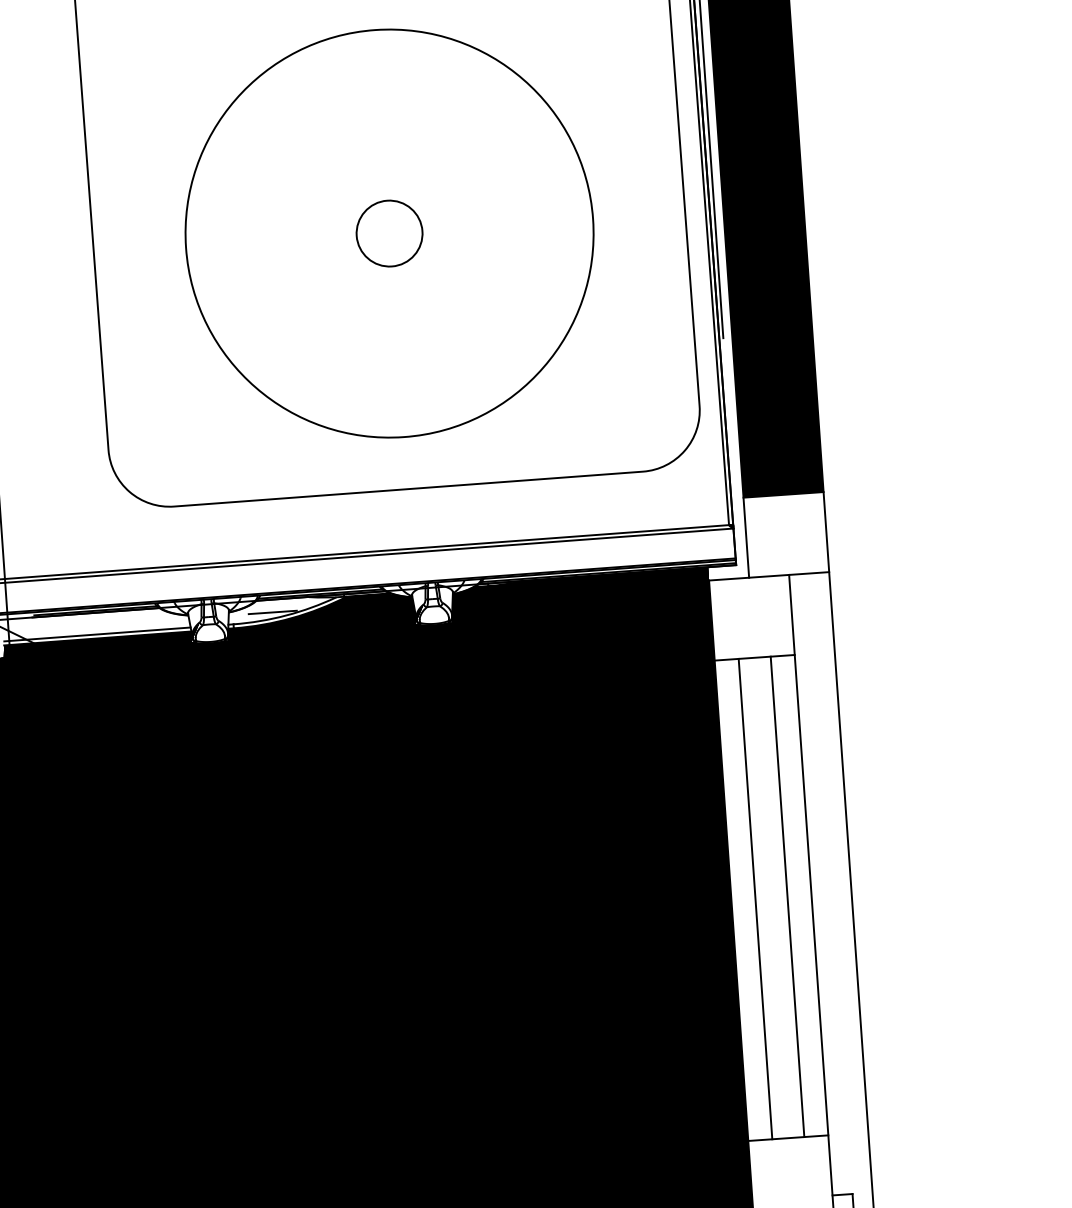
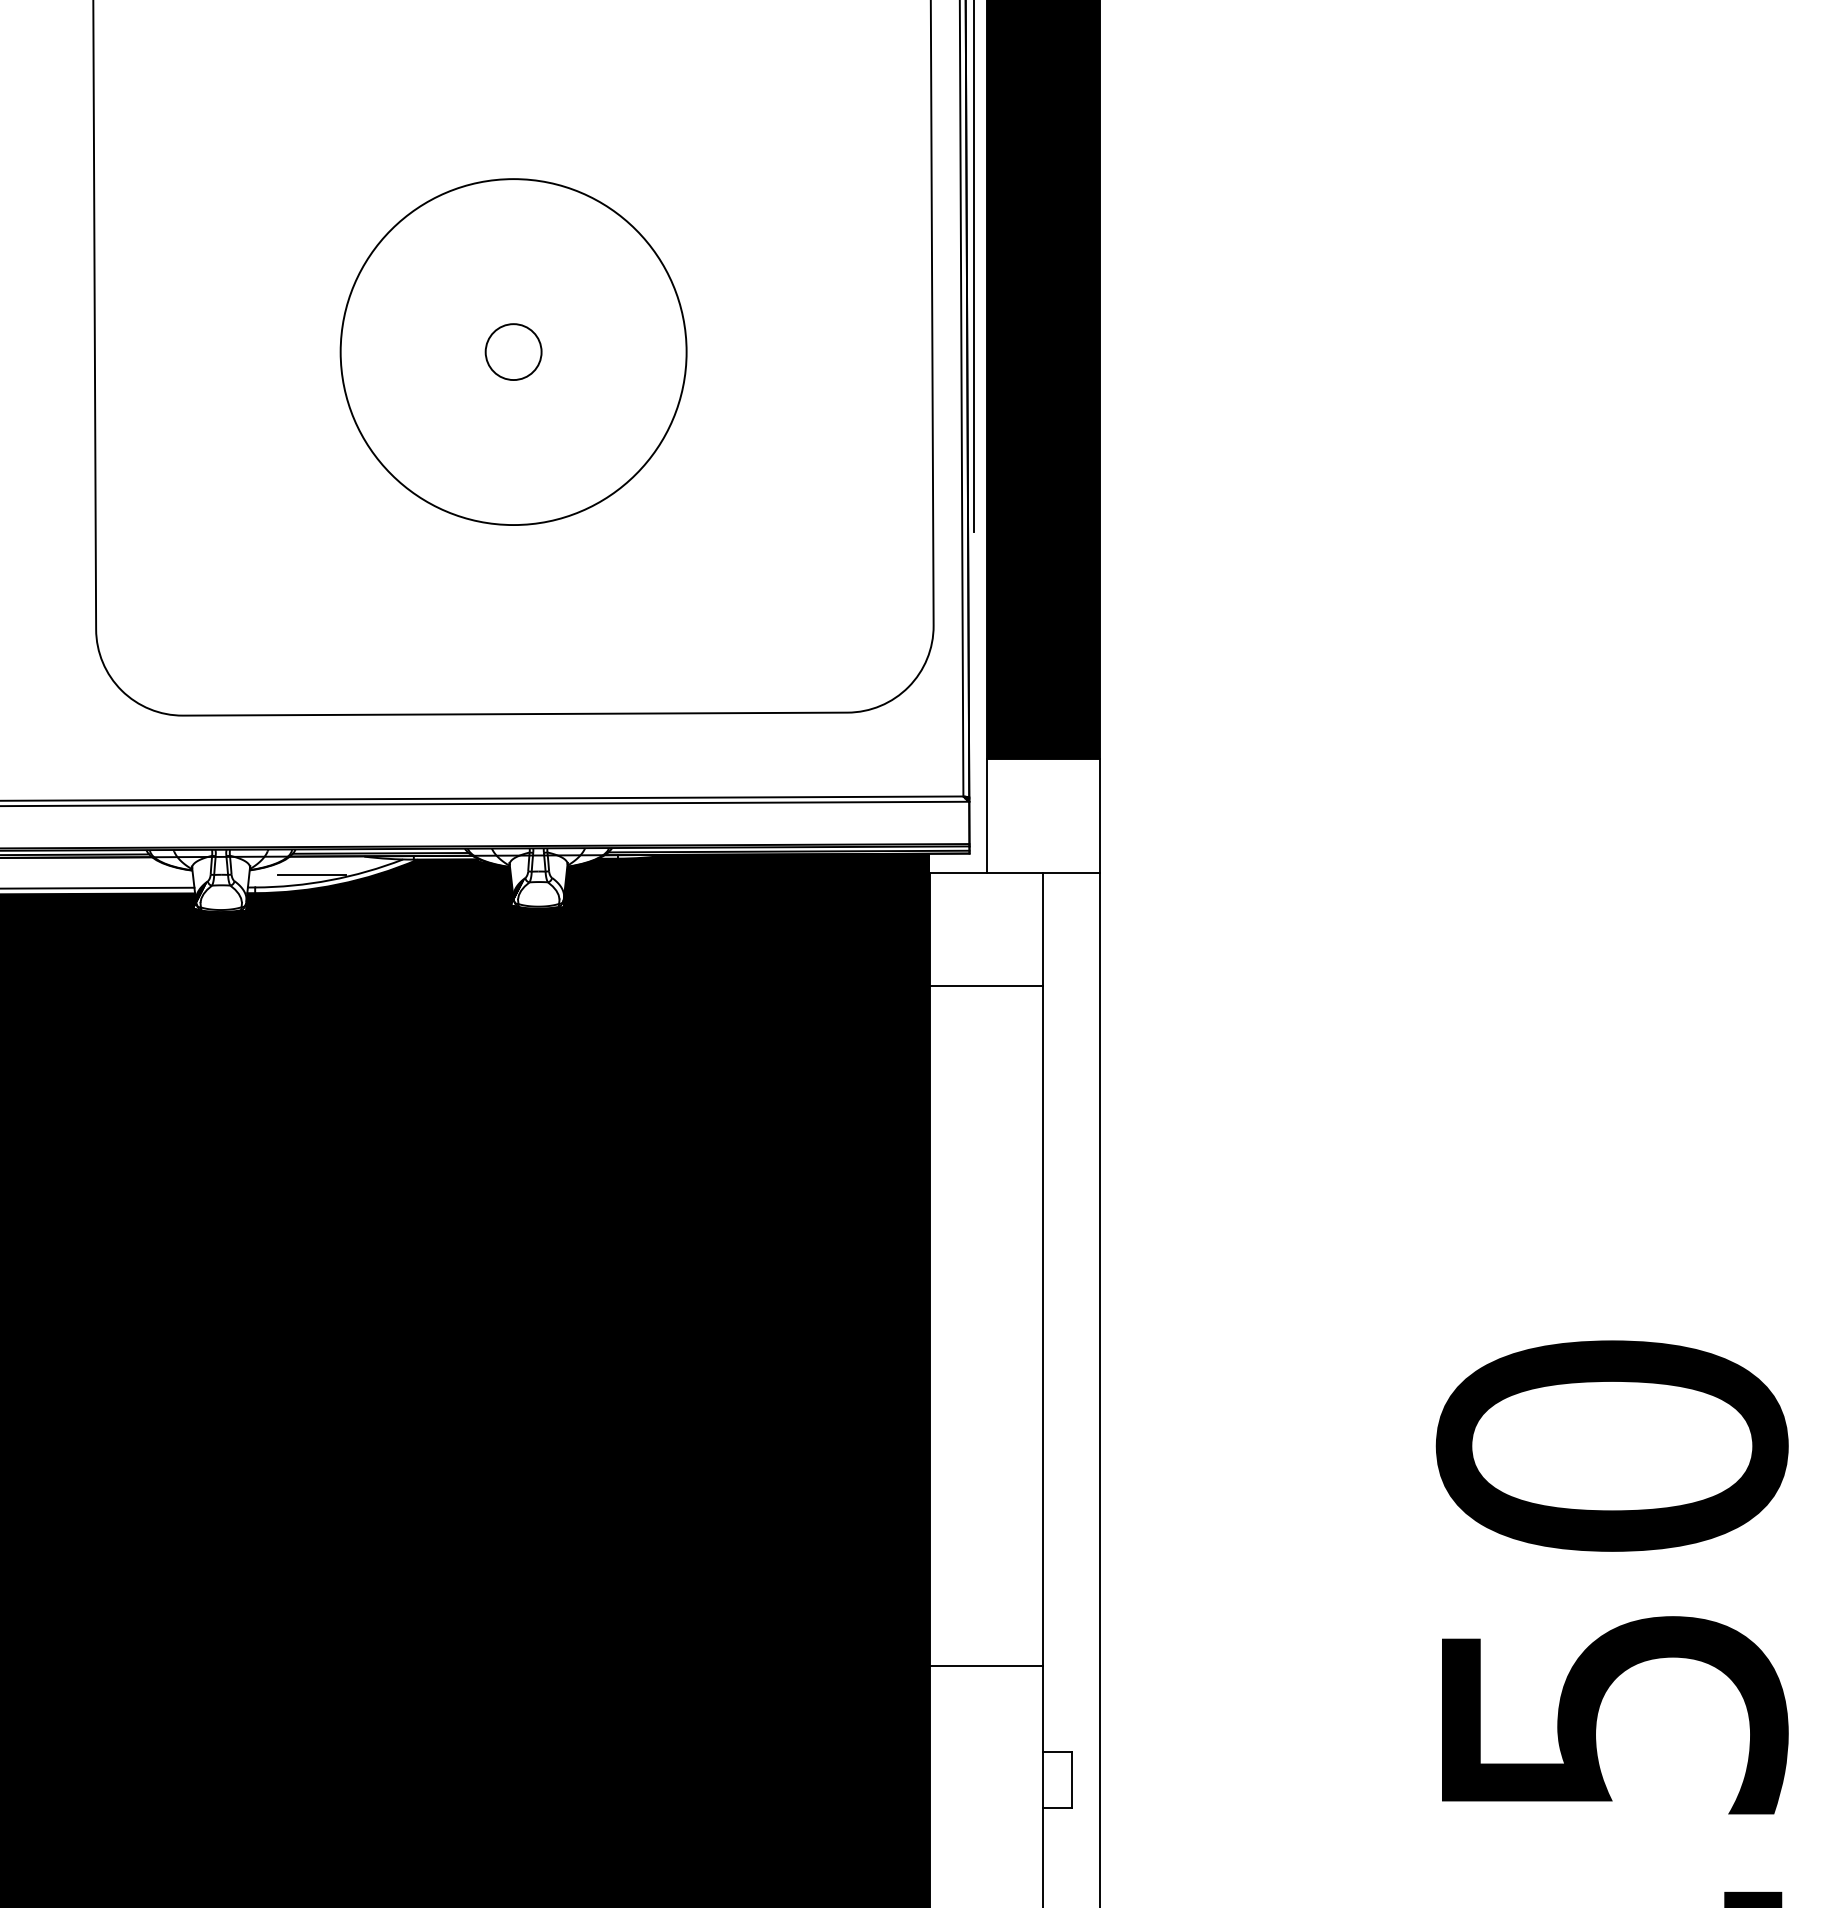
circle: (389, 233) -> (513, 351), size x0.6
circle: (389, 233) -> (513, 351), size x0.6
line: (787, 897) -> (1009, 1326), removed
line: (755, 899) -> (963, 1326), removed

